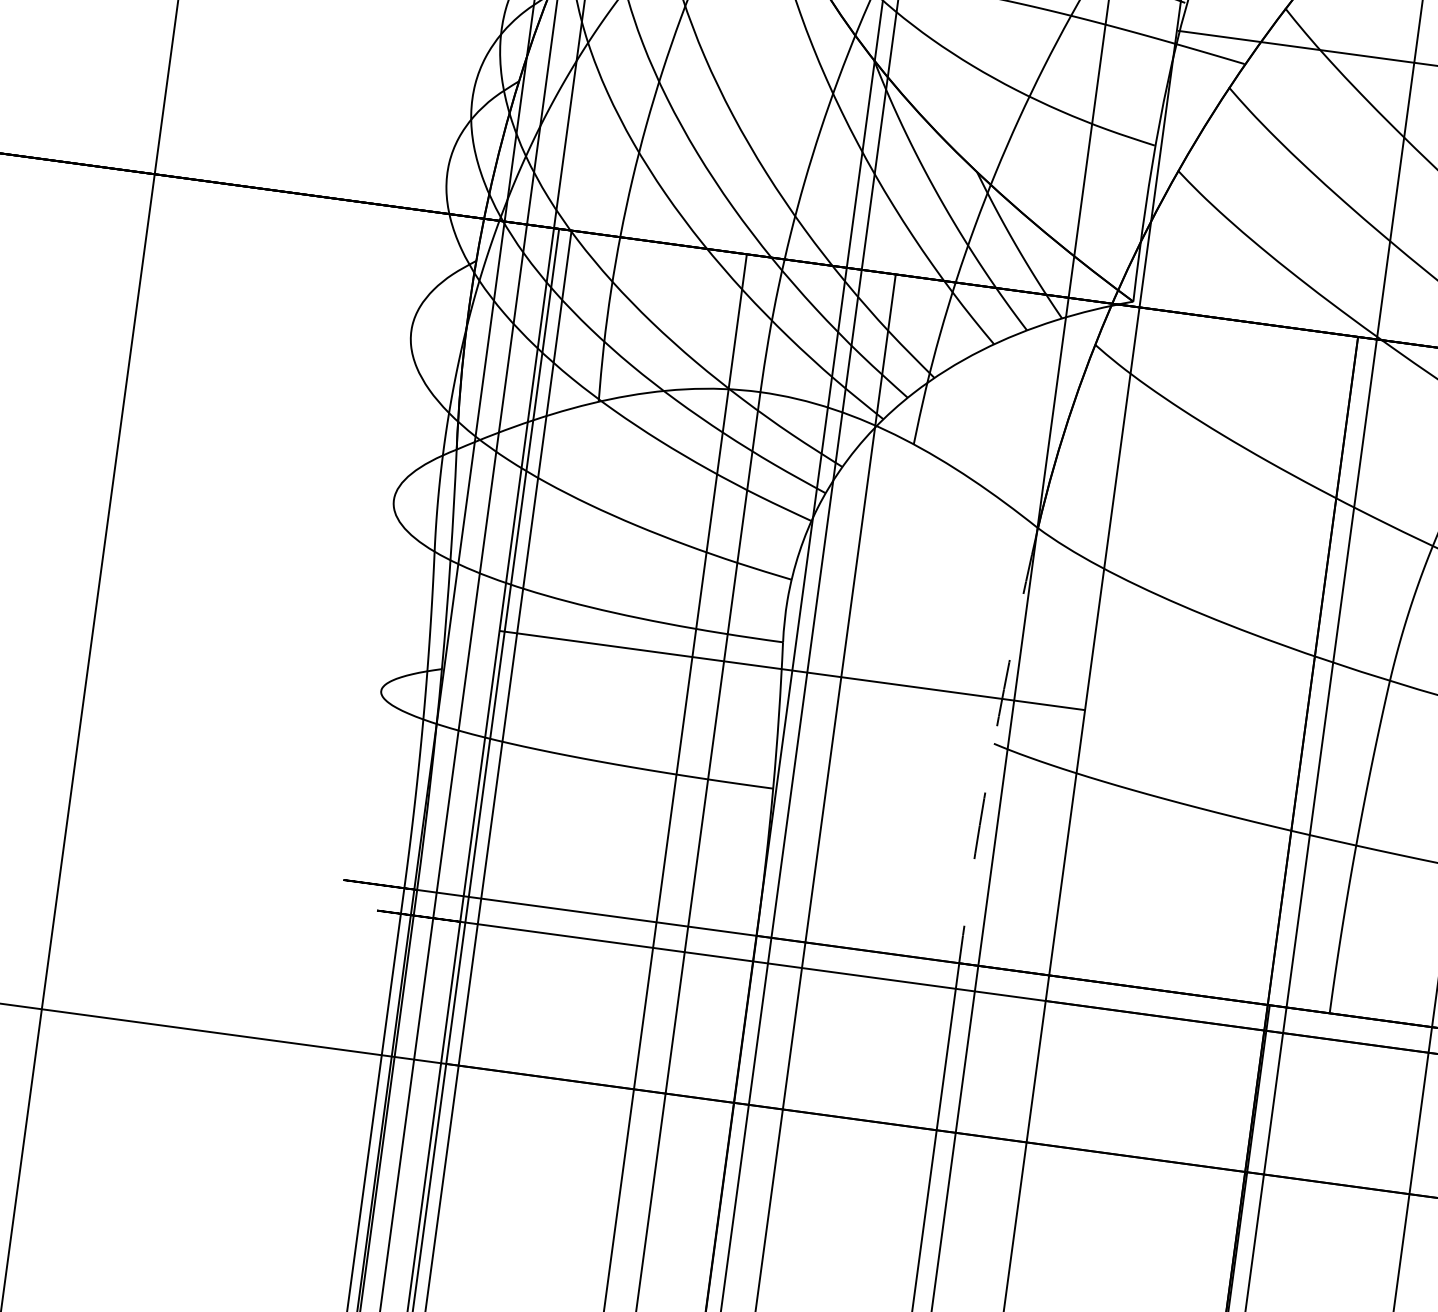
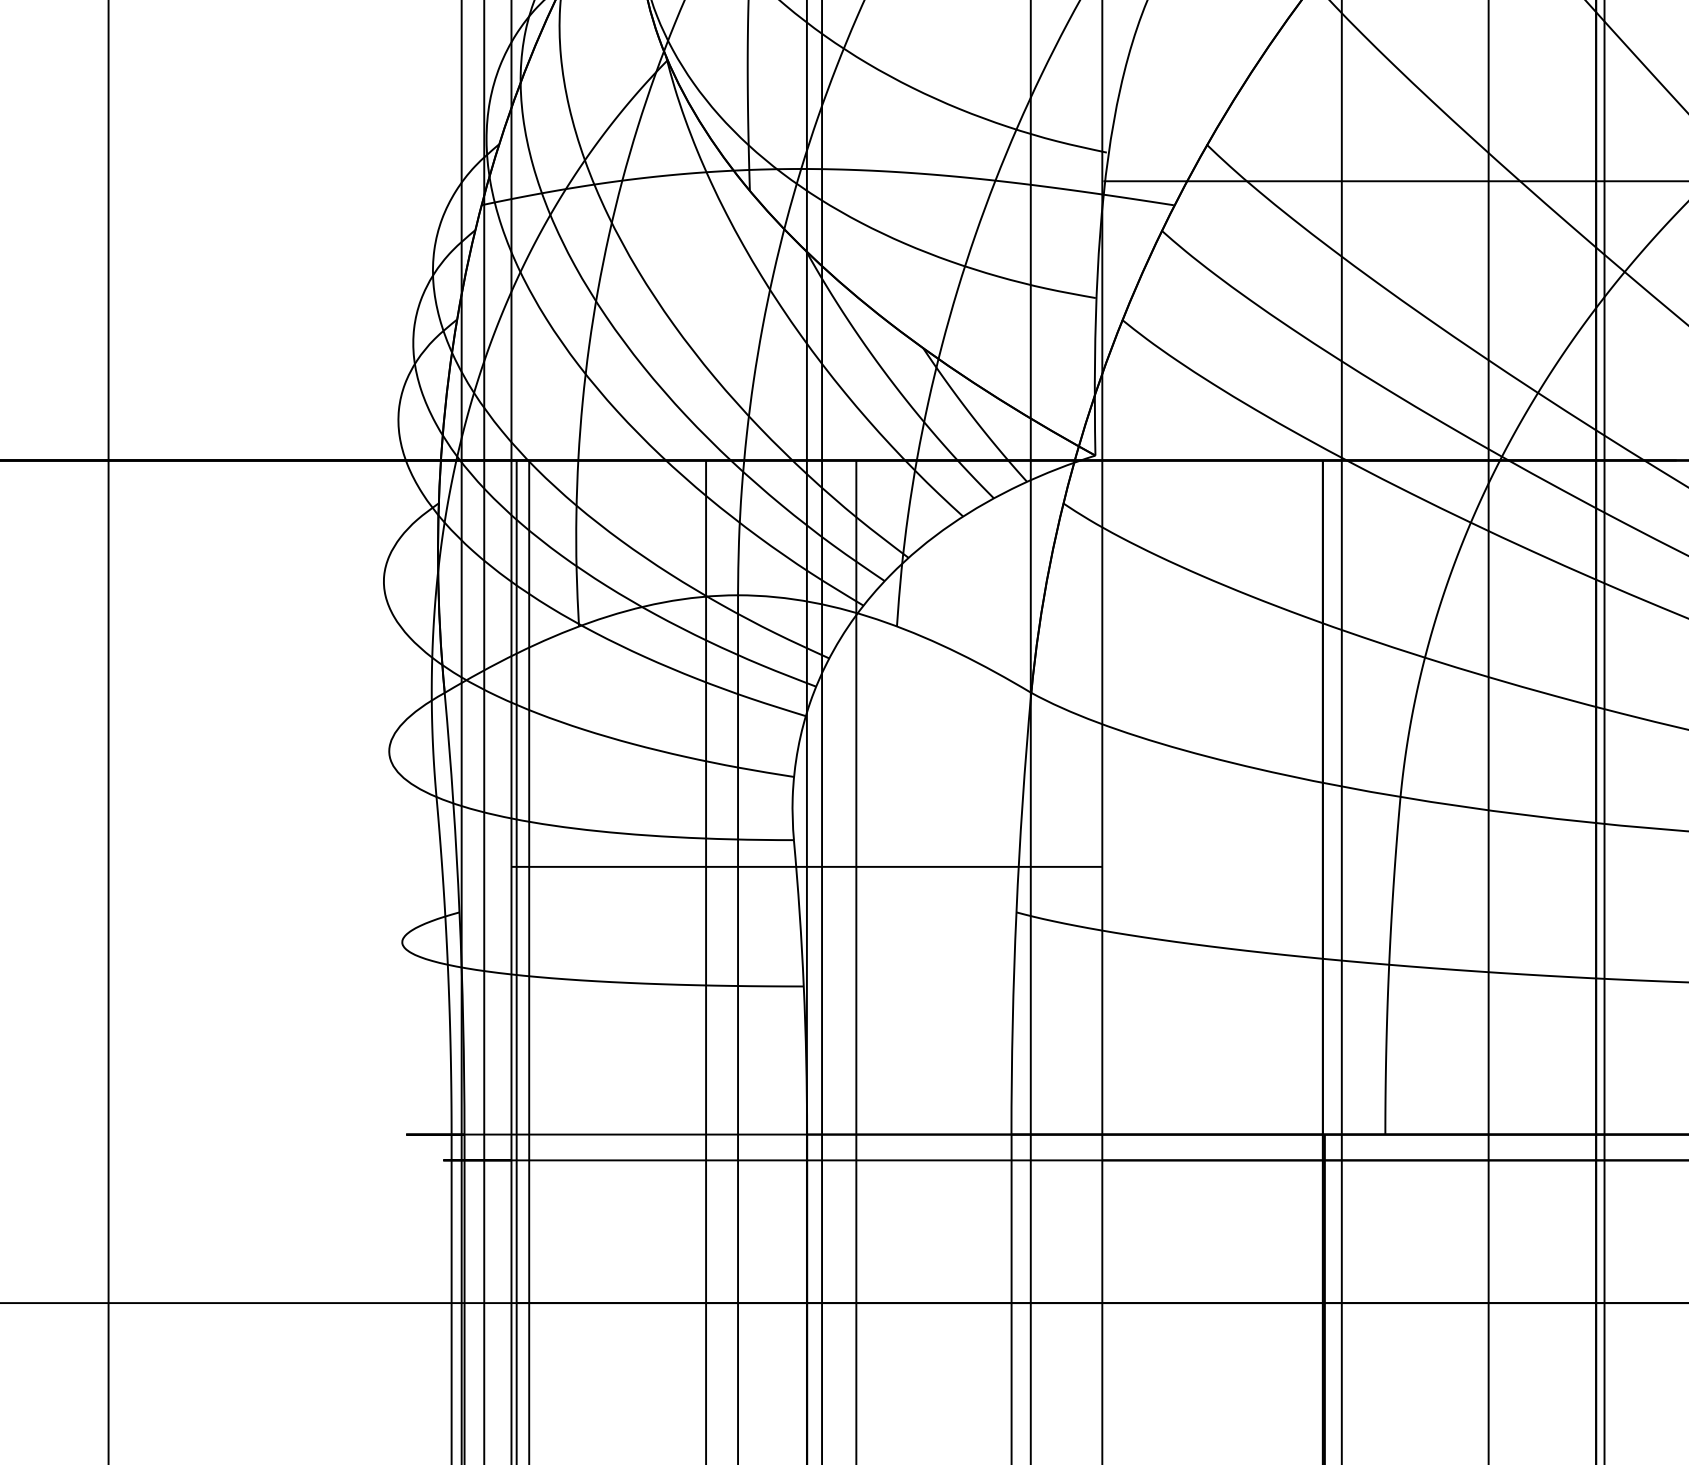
arc: (993, 744) -> (1016, 913), dashed -> solid

